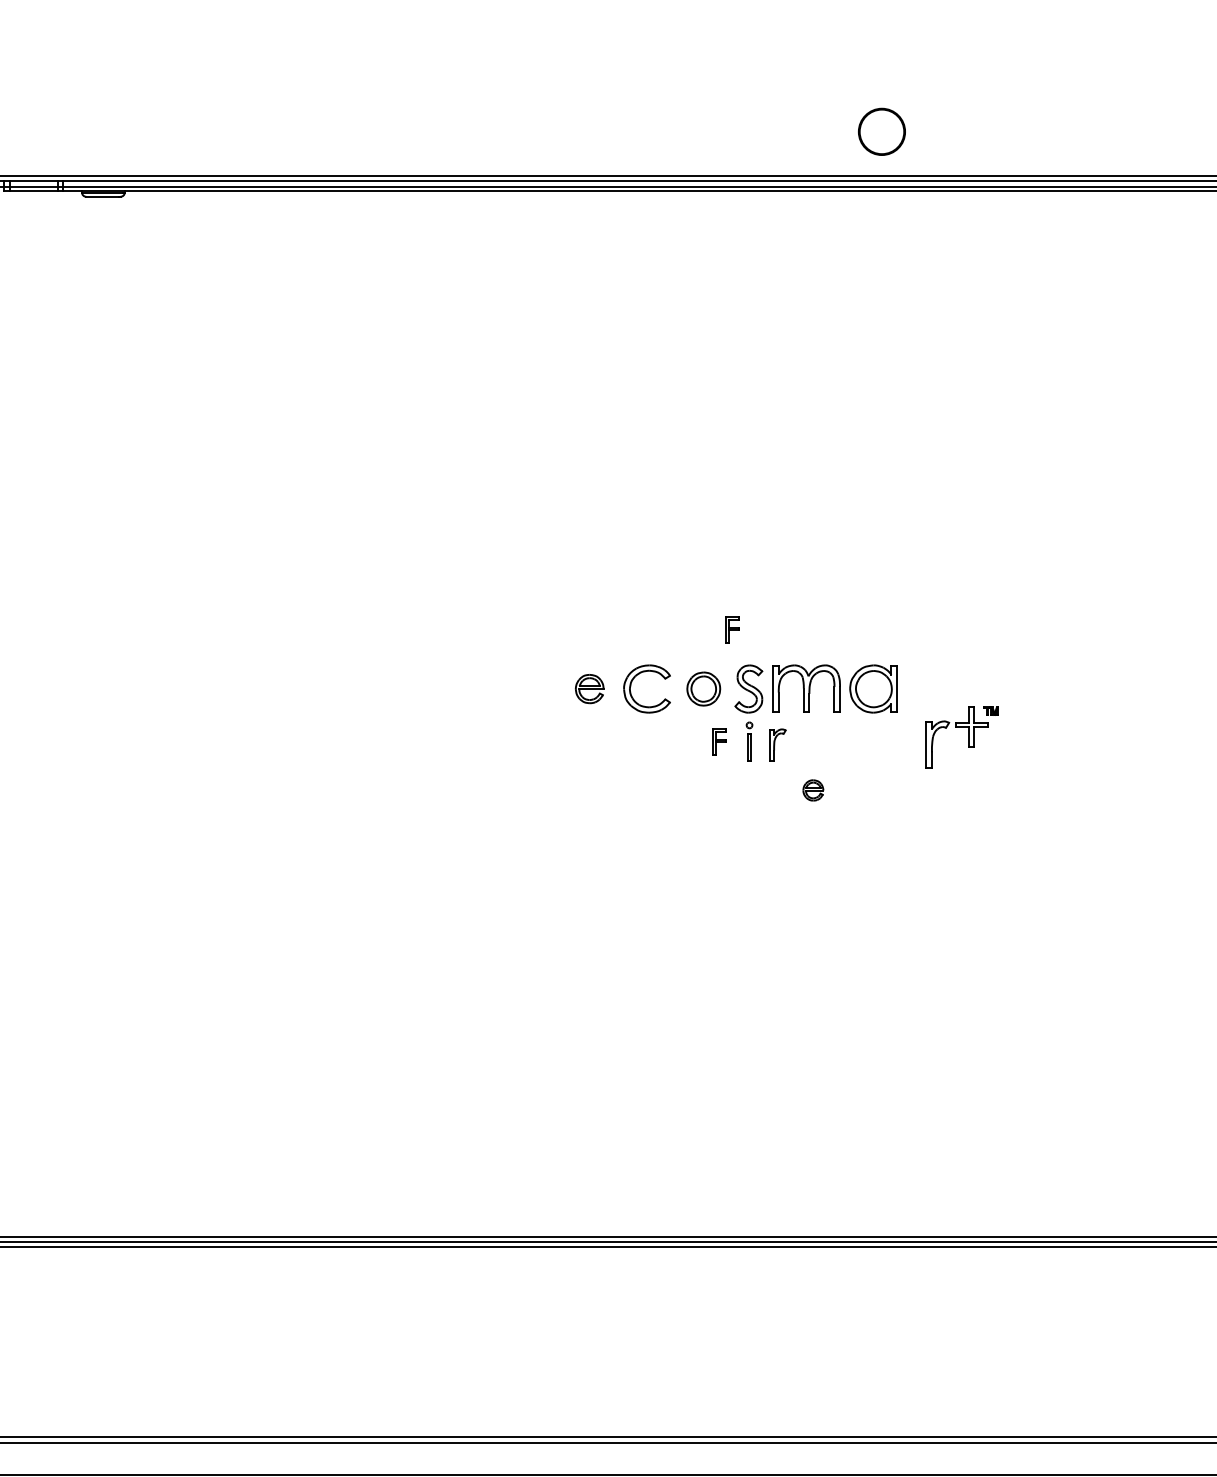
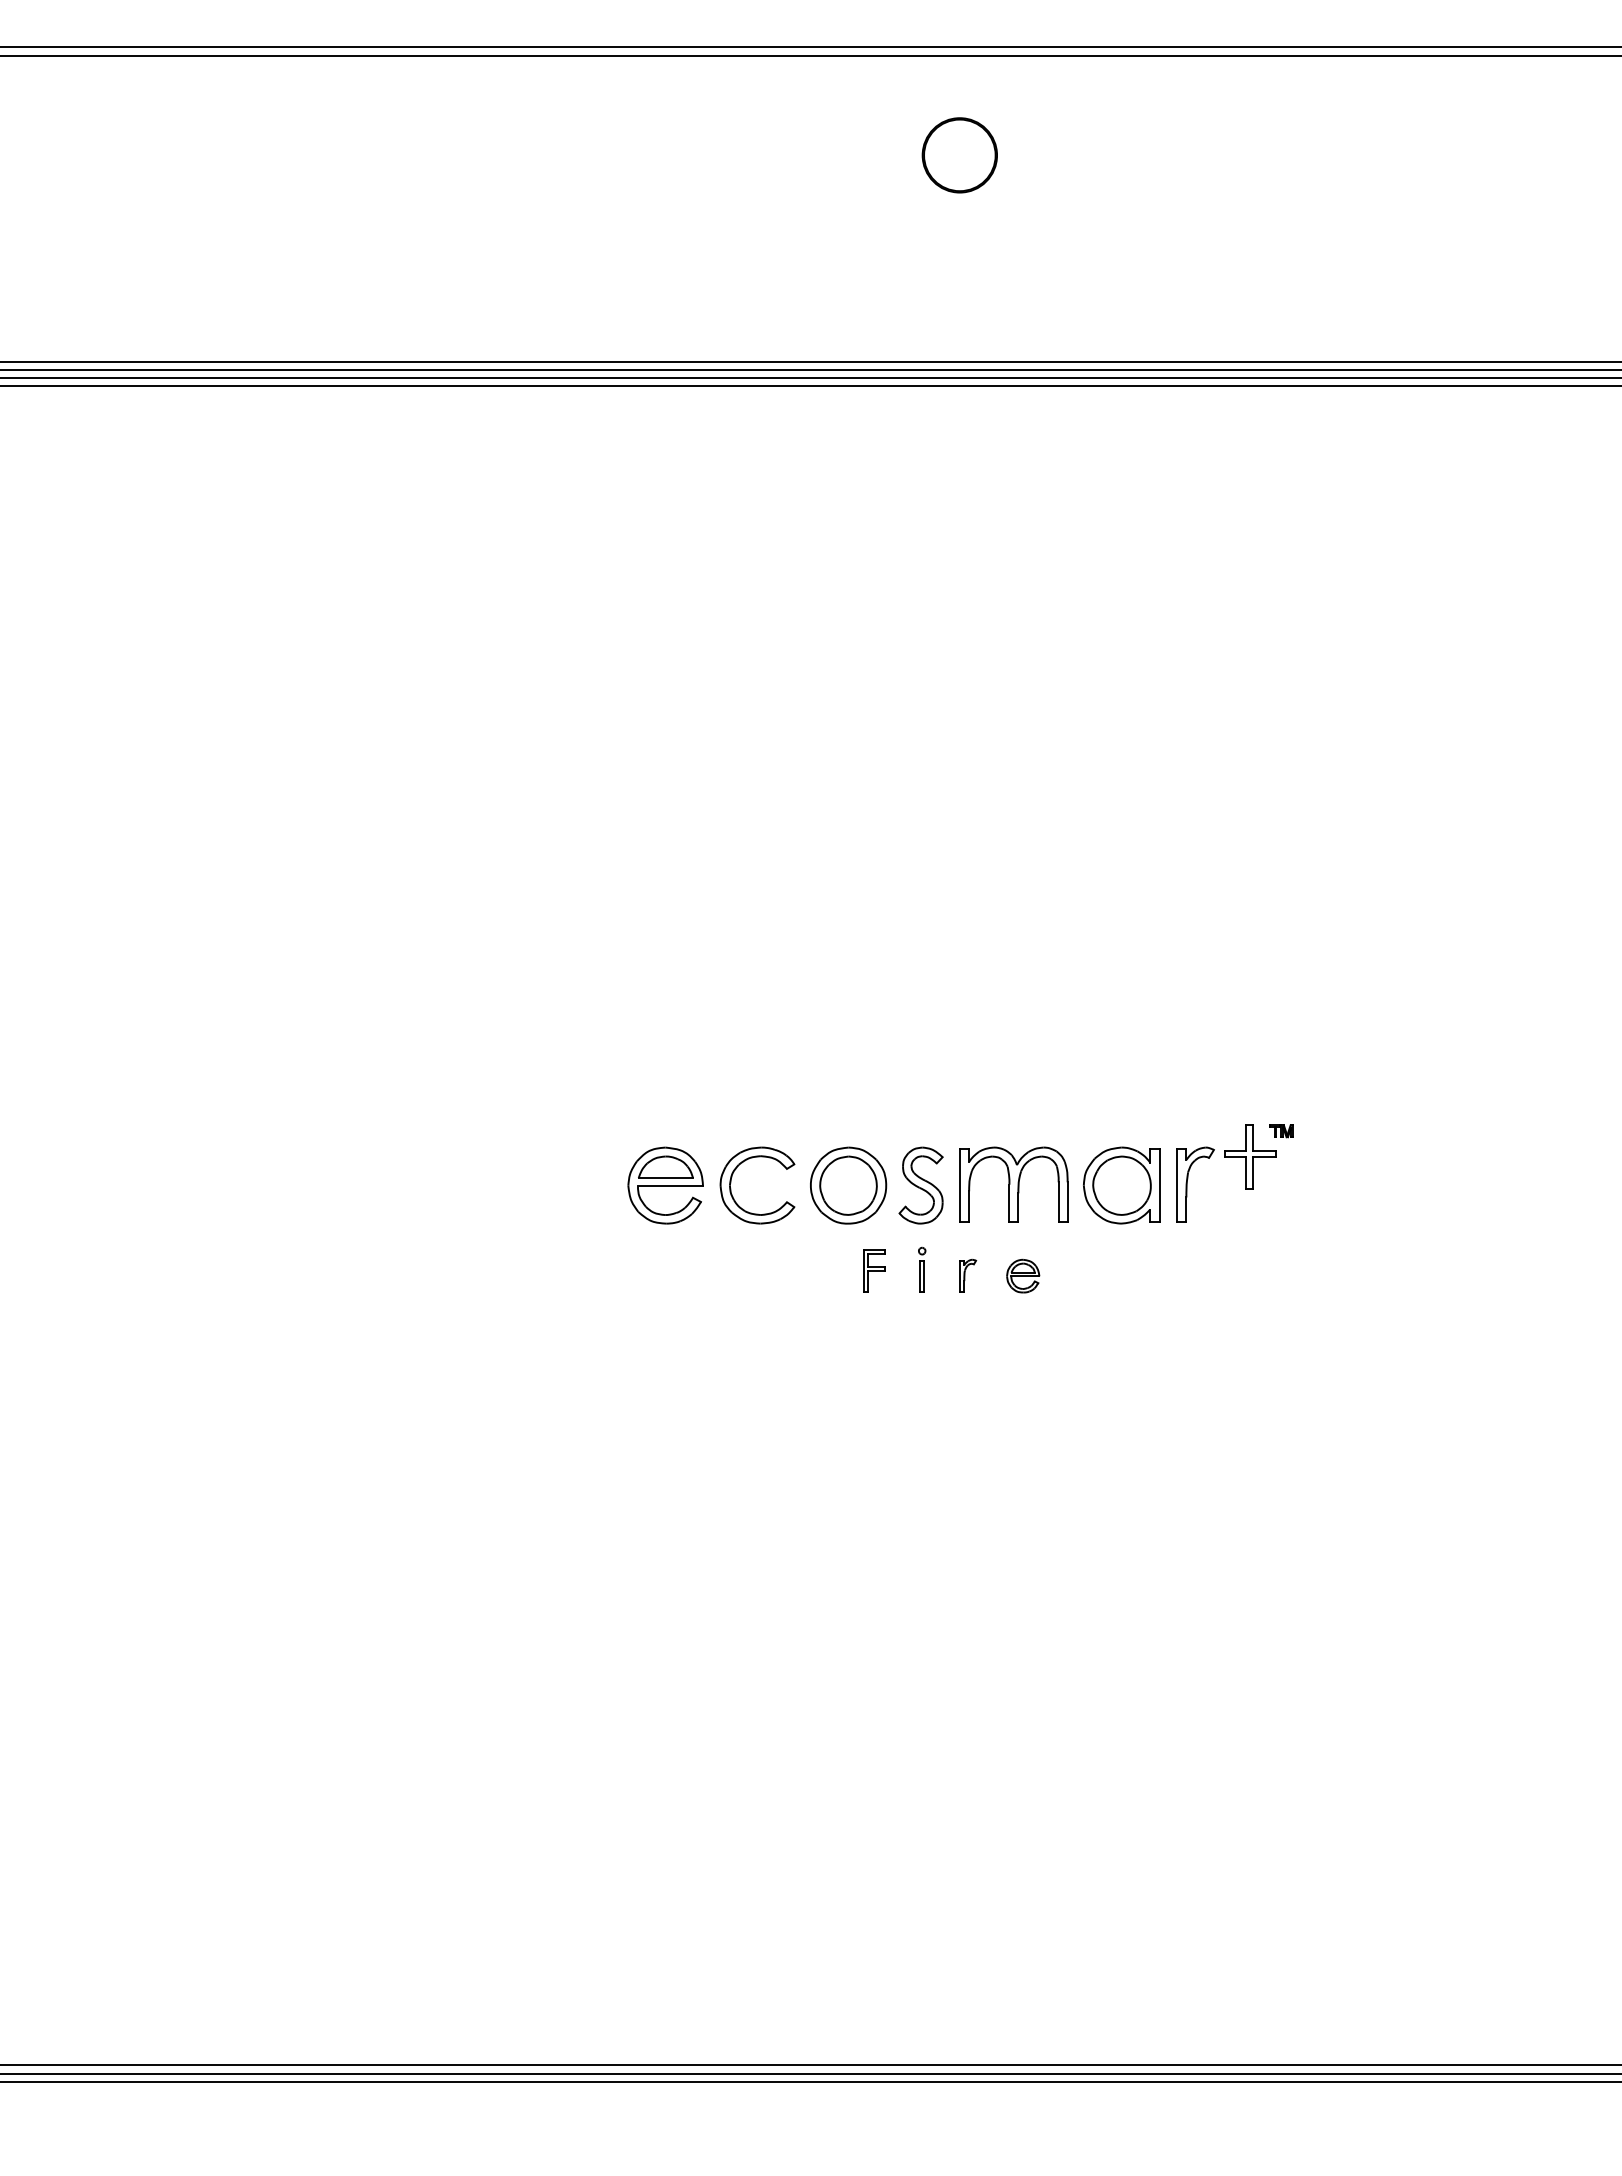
circle: (881, 131) -> (959, 154), moved
part: (732, 629) -> (894, 1089), removed
part: (589, 688) -> (665, 1184), size x1.67
part: (703, 688) -> (848, 1184), size x1.43
part: (968, 737) -> (1245, 1173), moved
part: (749, 740) -> (922, 1268), size x0.71
part: (778, 744) -> (968, 1274), size x0.62
part: (813, 790) -> (1023, 1276), moved

